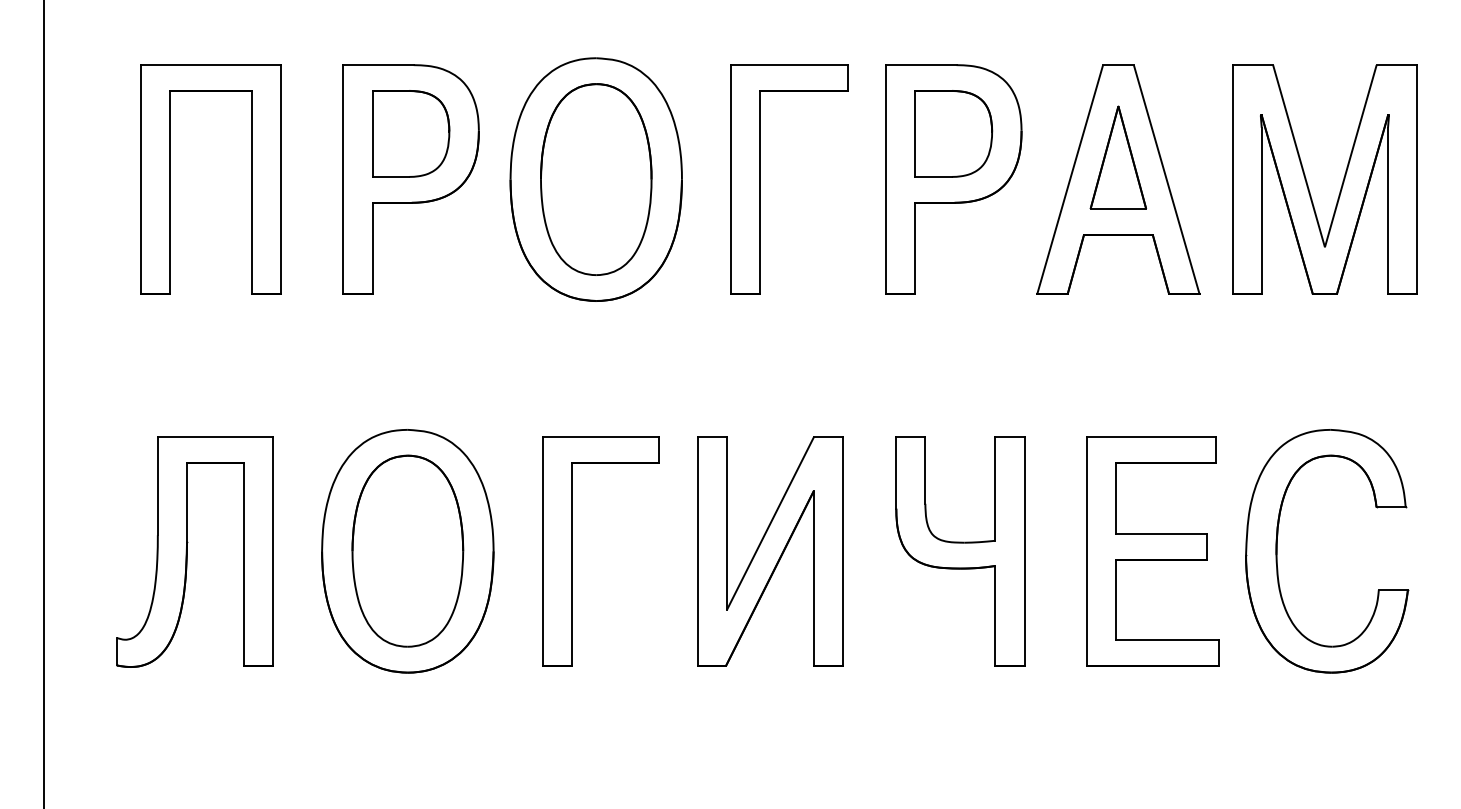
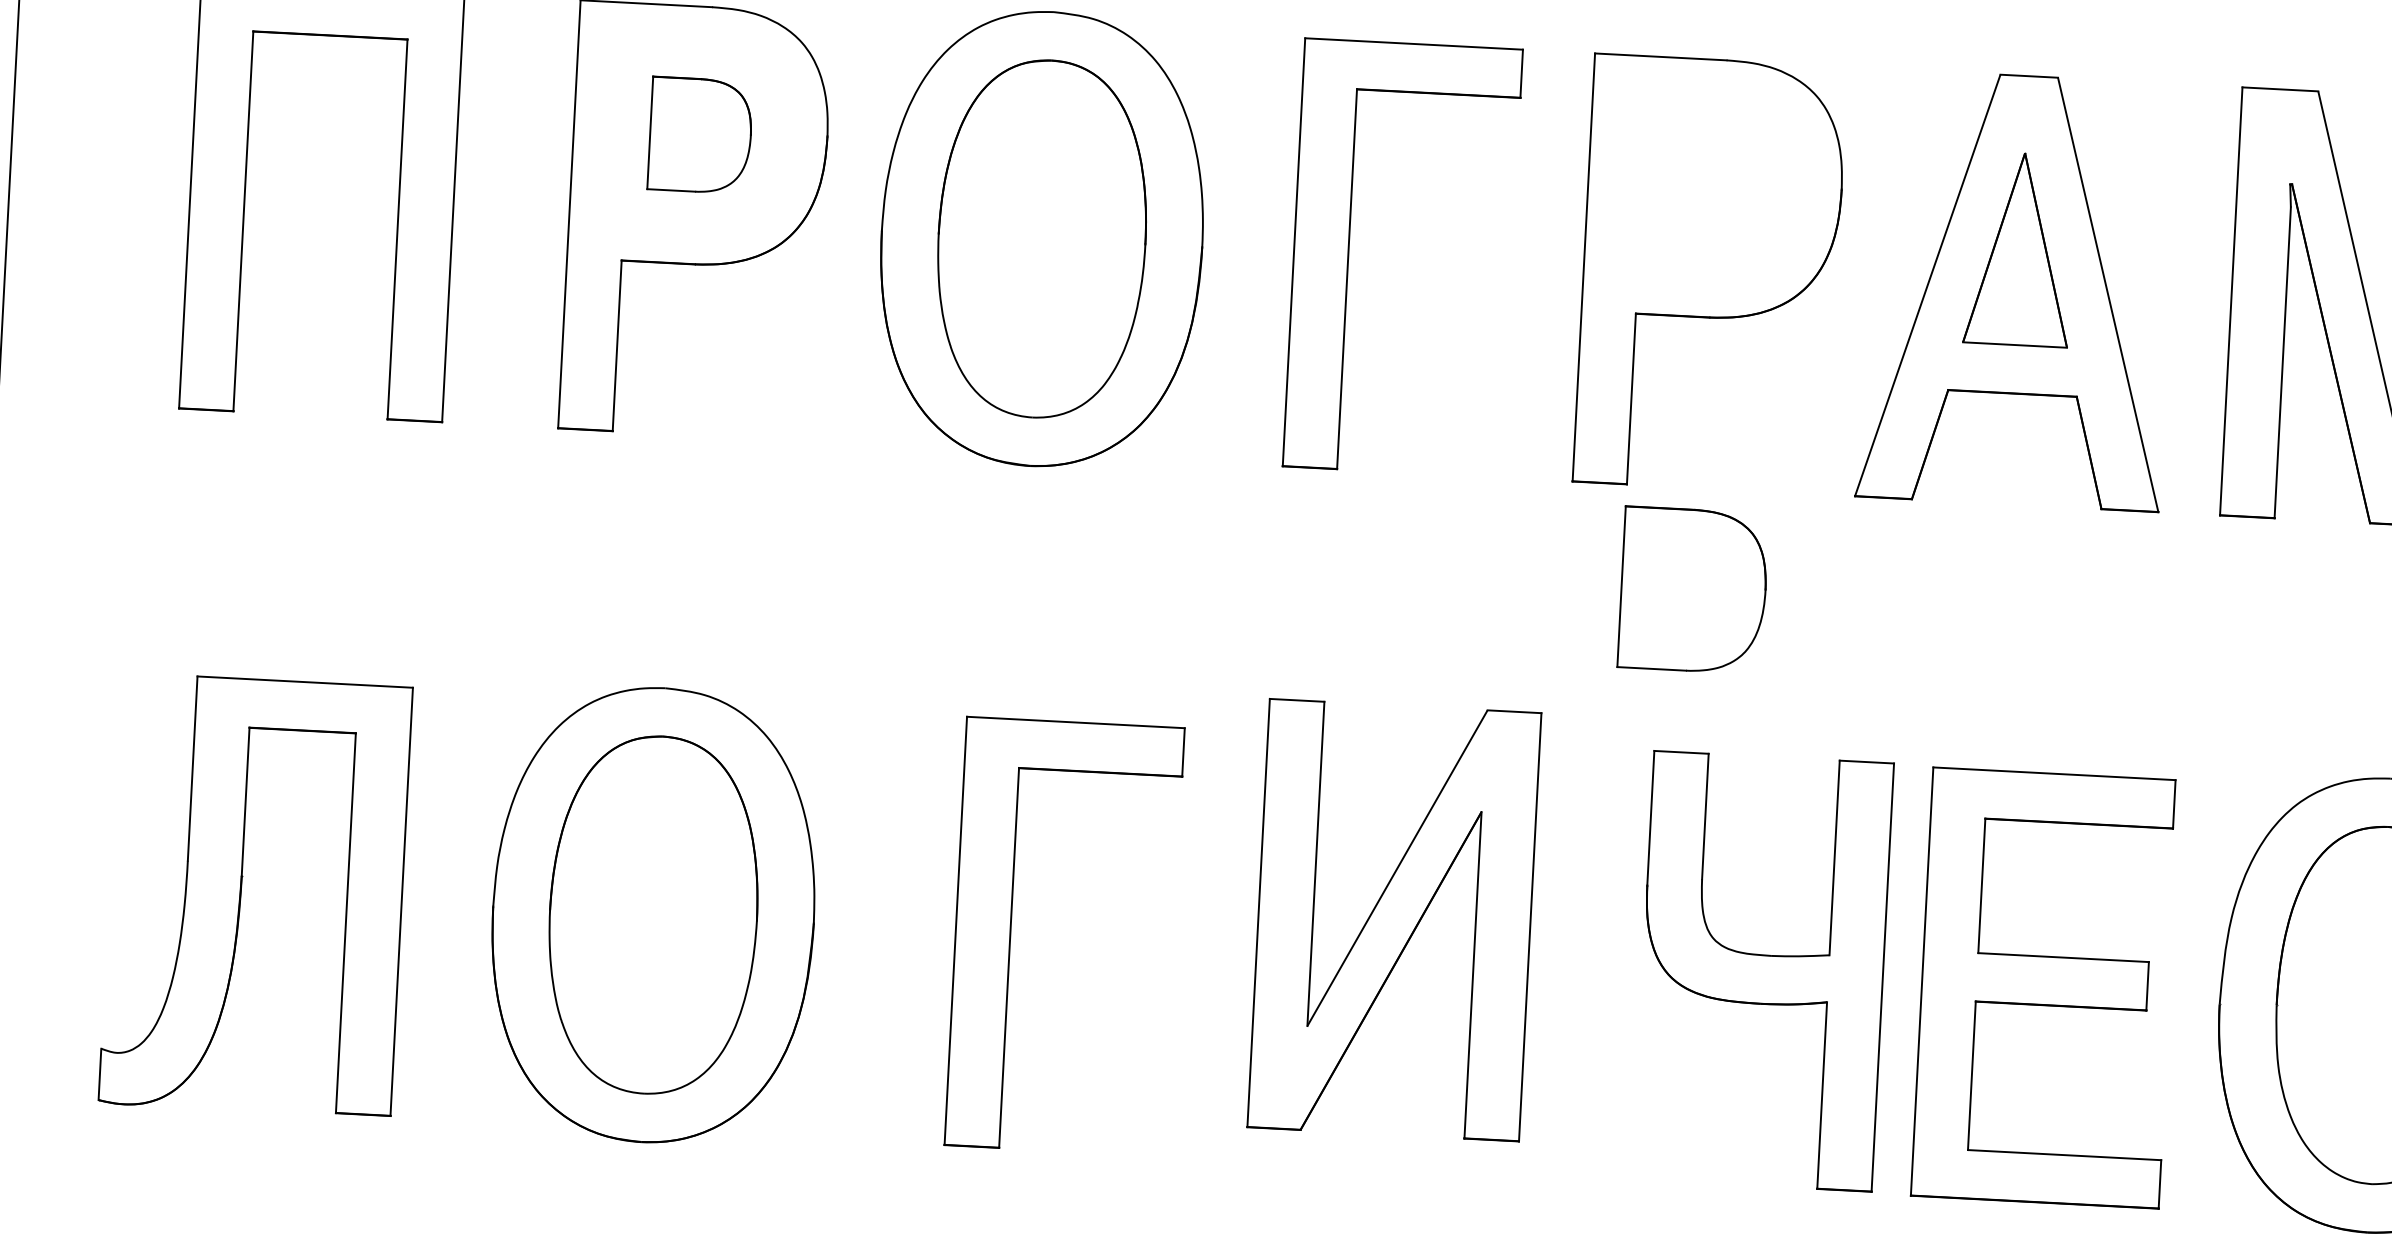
part: (411, 133) -> (701, 134), size x0.7
part: (953, 133) -> (1693, 589), moved
part: (572, 551) -> (1011, 934), moved
part: (770, 551) -> (1394, 920), moved
part: (960, 551) -> (1763, 971), moved

